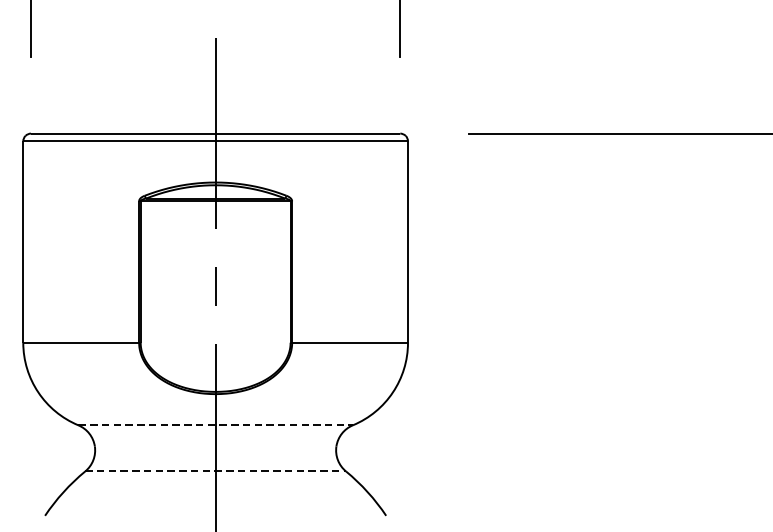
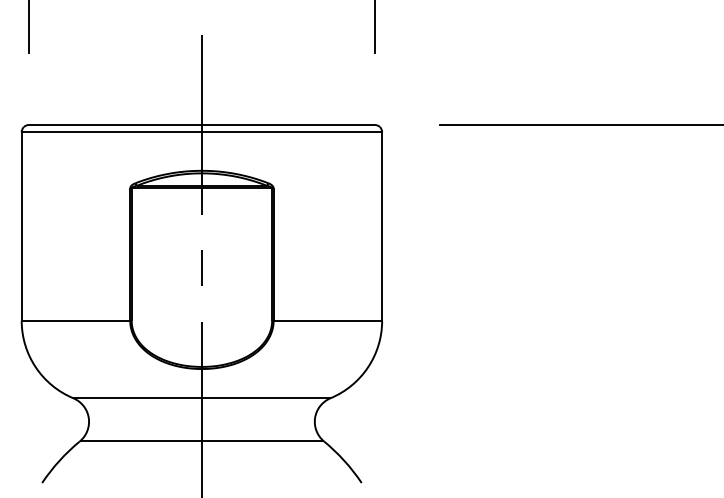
line: (215, 425) -> (201, 398), dashed -> solid
line: (216, 471) -> (202, 441), dashed -> solid

